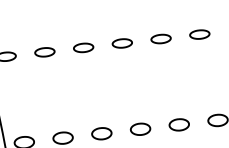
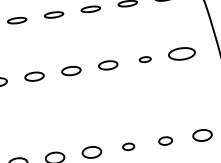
part: (199, 35) -> (181, 54), size x1.4
part: (161, 38) -> (145, 59), size x0.6
part: (179, 124) -> (165, 140), size x0.7
part: (140, 129) -> (128, 146), size x0.6

